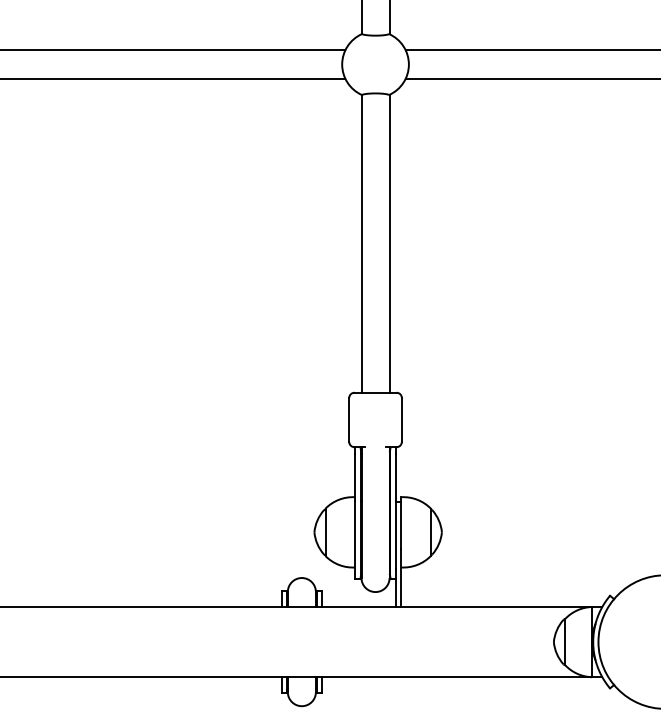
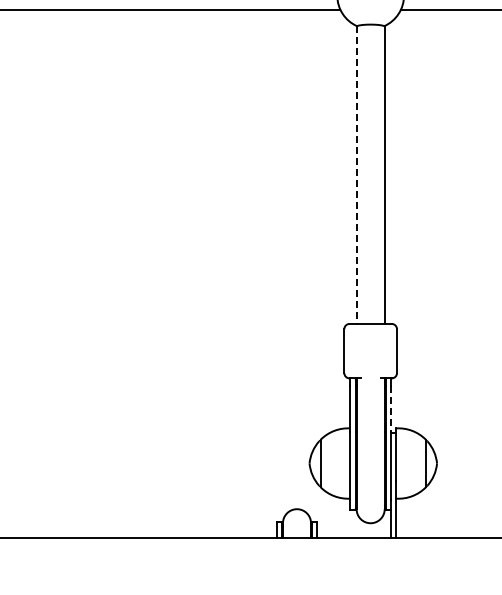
line: (361, 243) -> (356, 174), solid -> dashed
line: (395, 477) -> (390, 408), solid -> dashed

